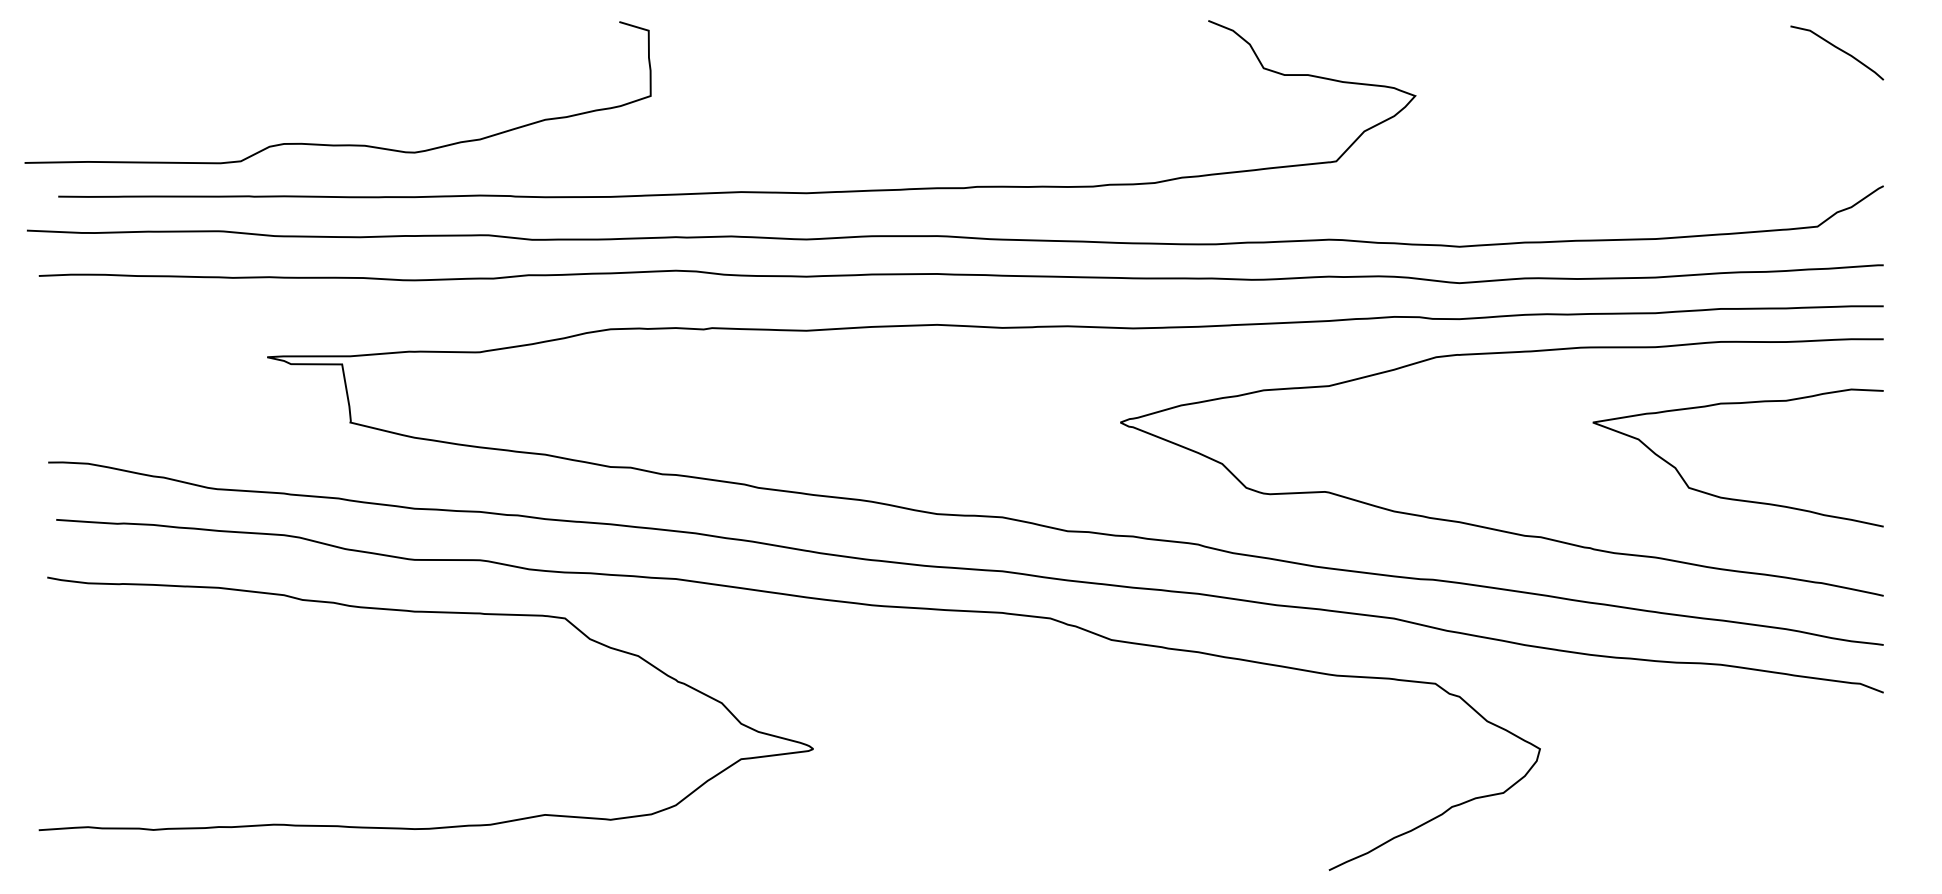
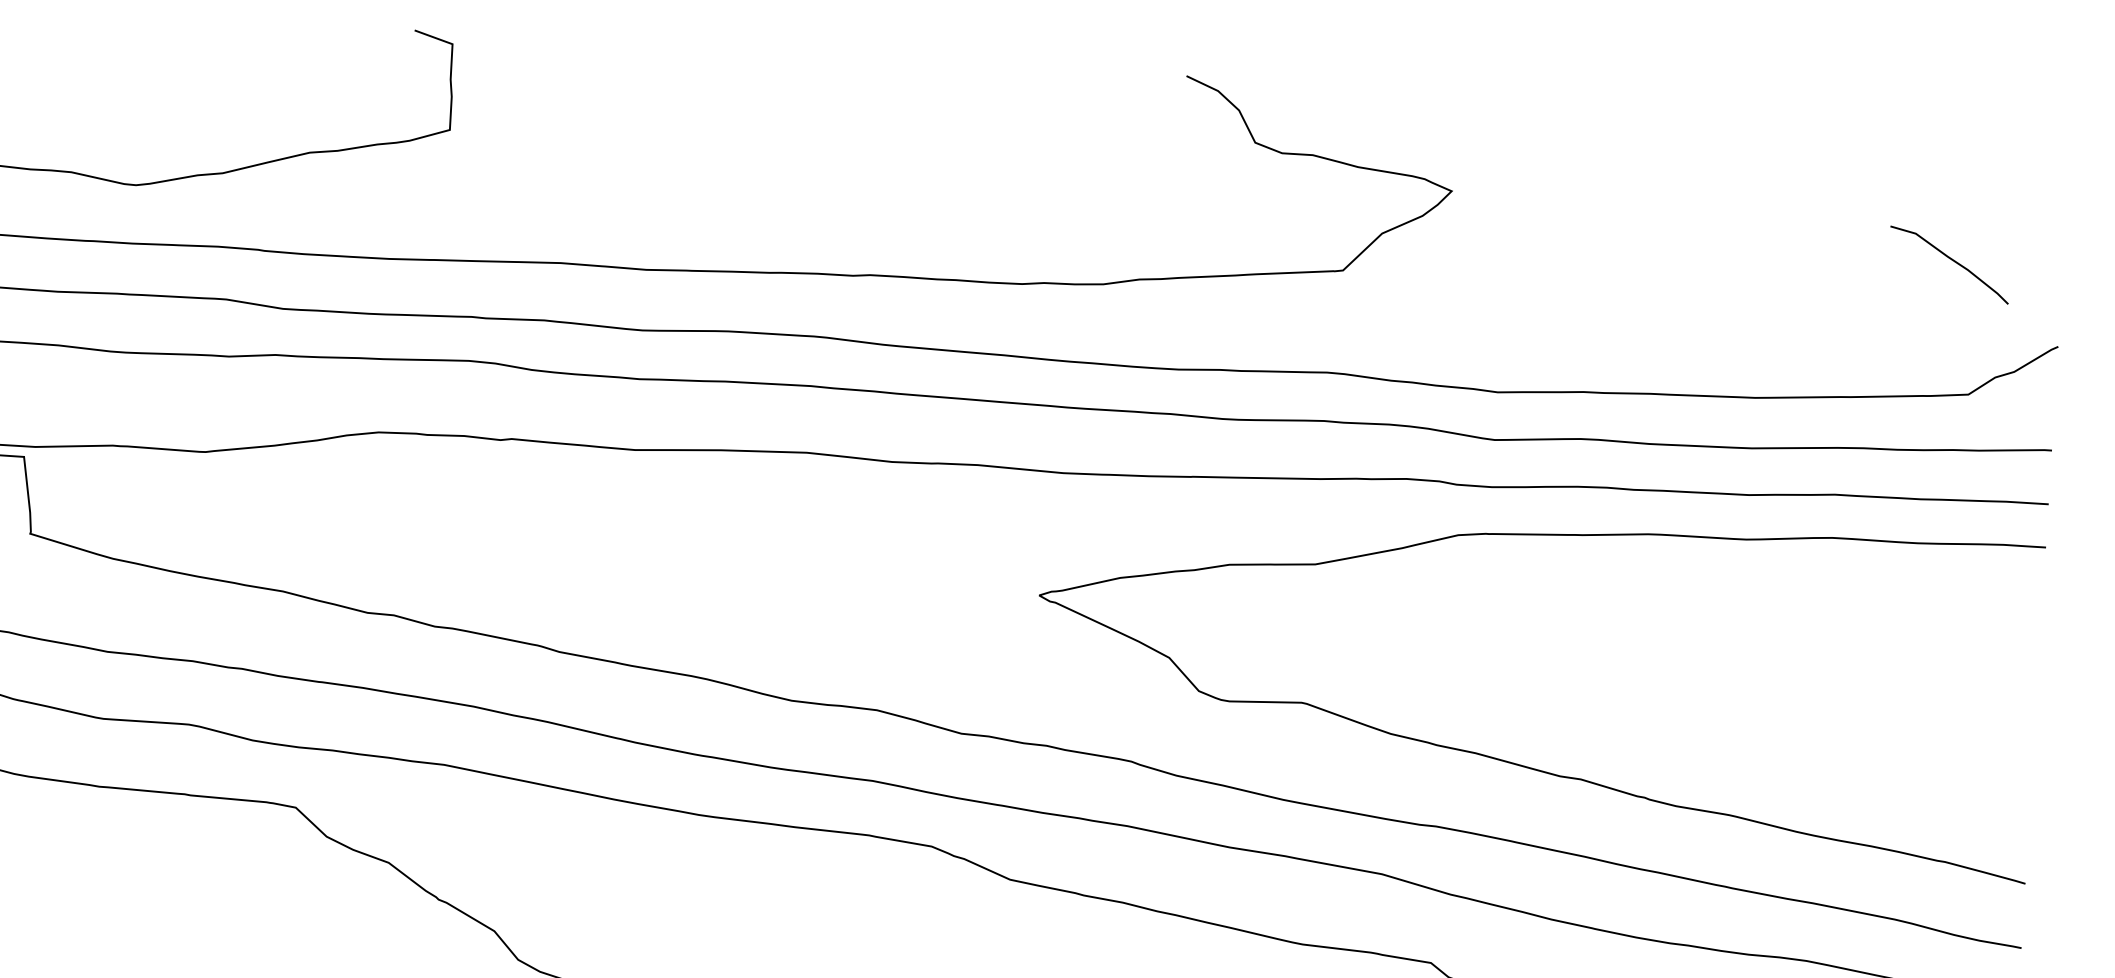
curve: (1839, 50) -> (1952, 261), moved
curve: (1728, 497) -> (1829, 742), removed

